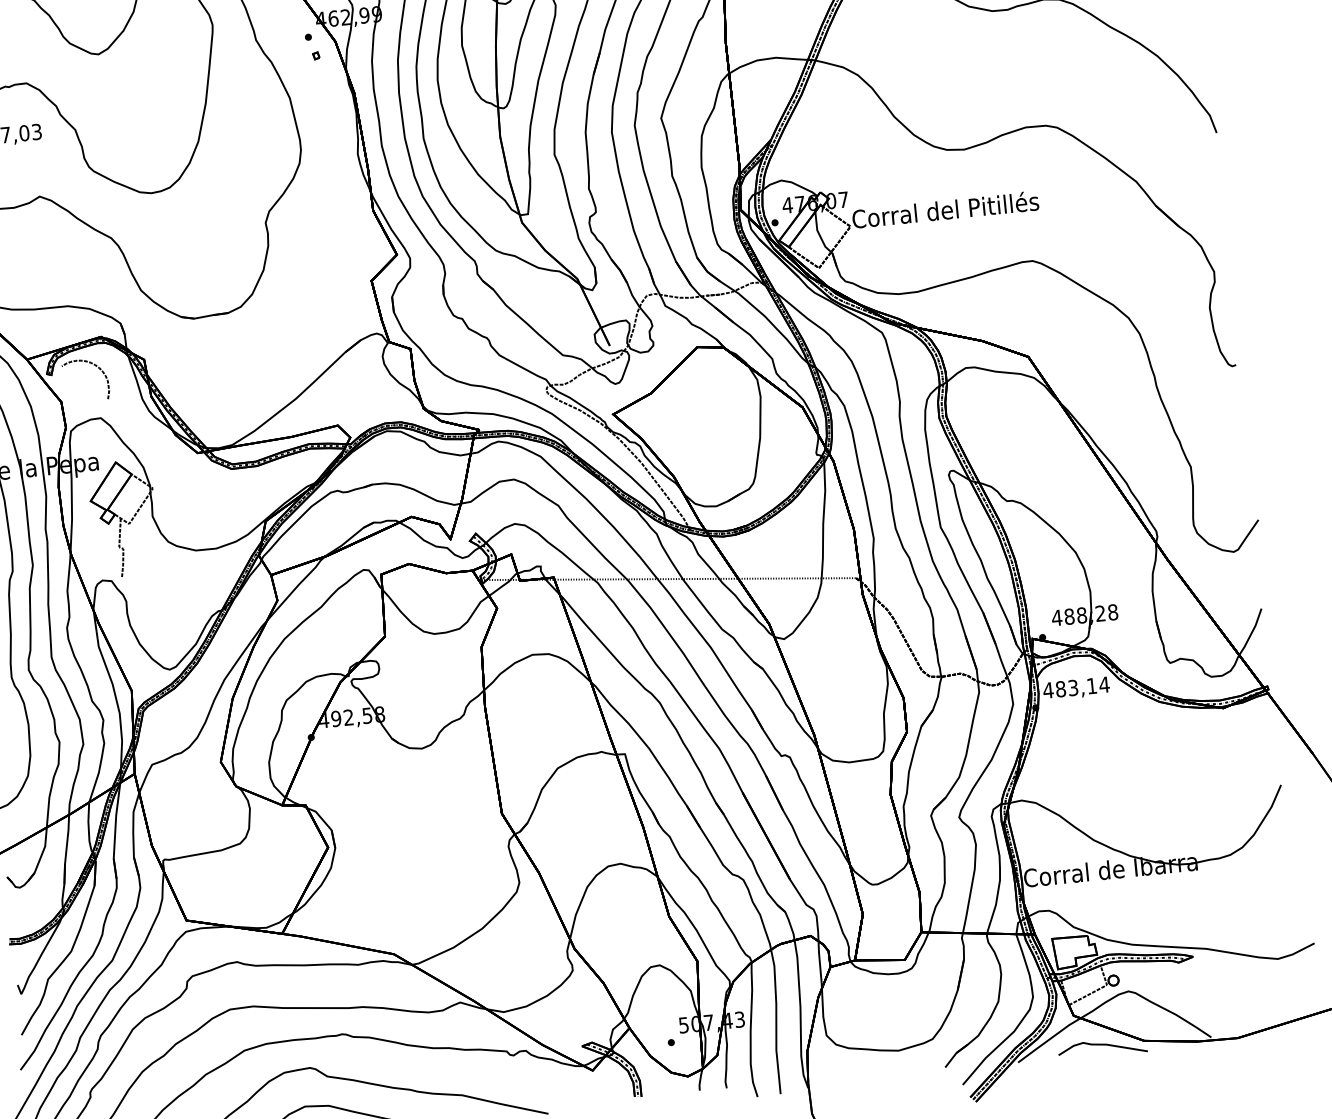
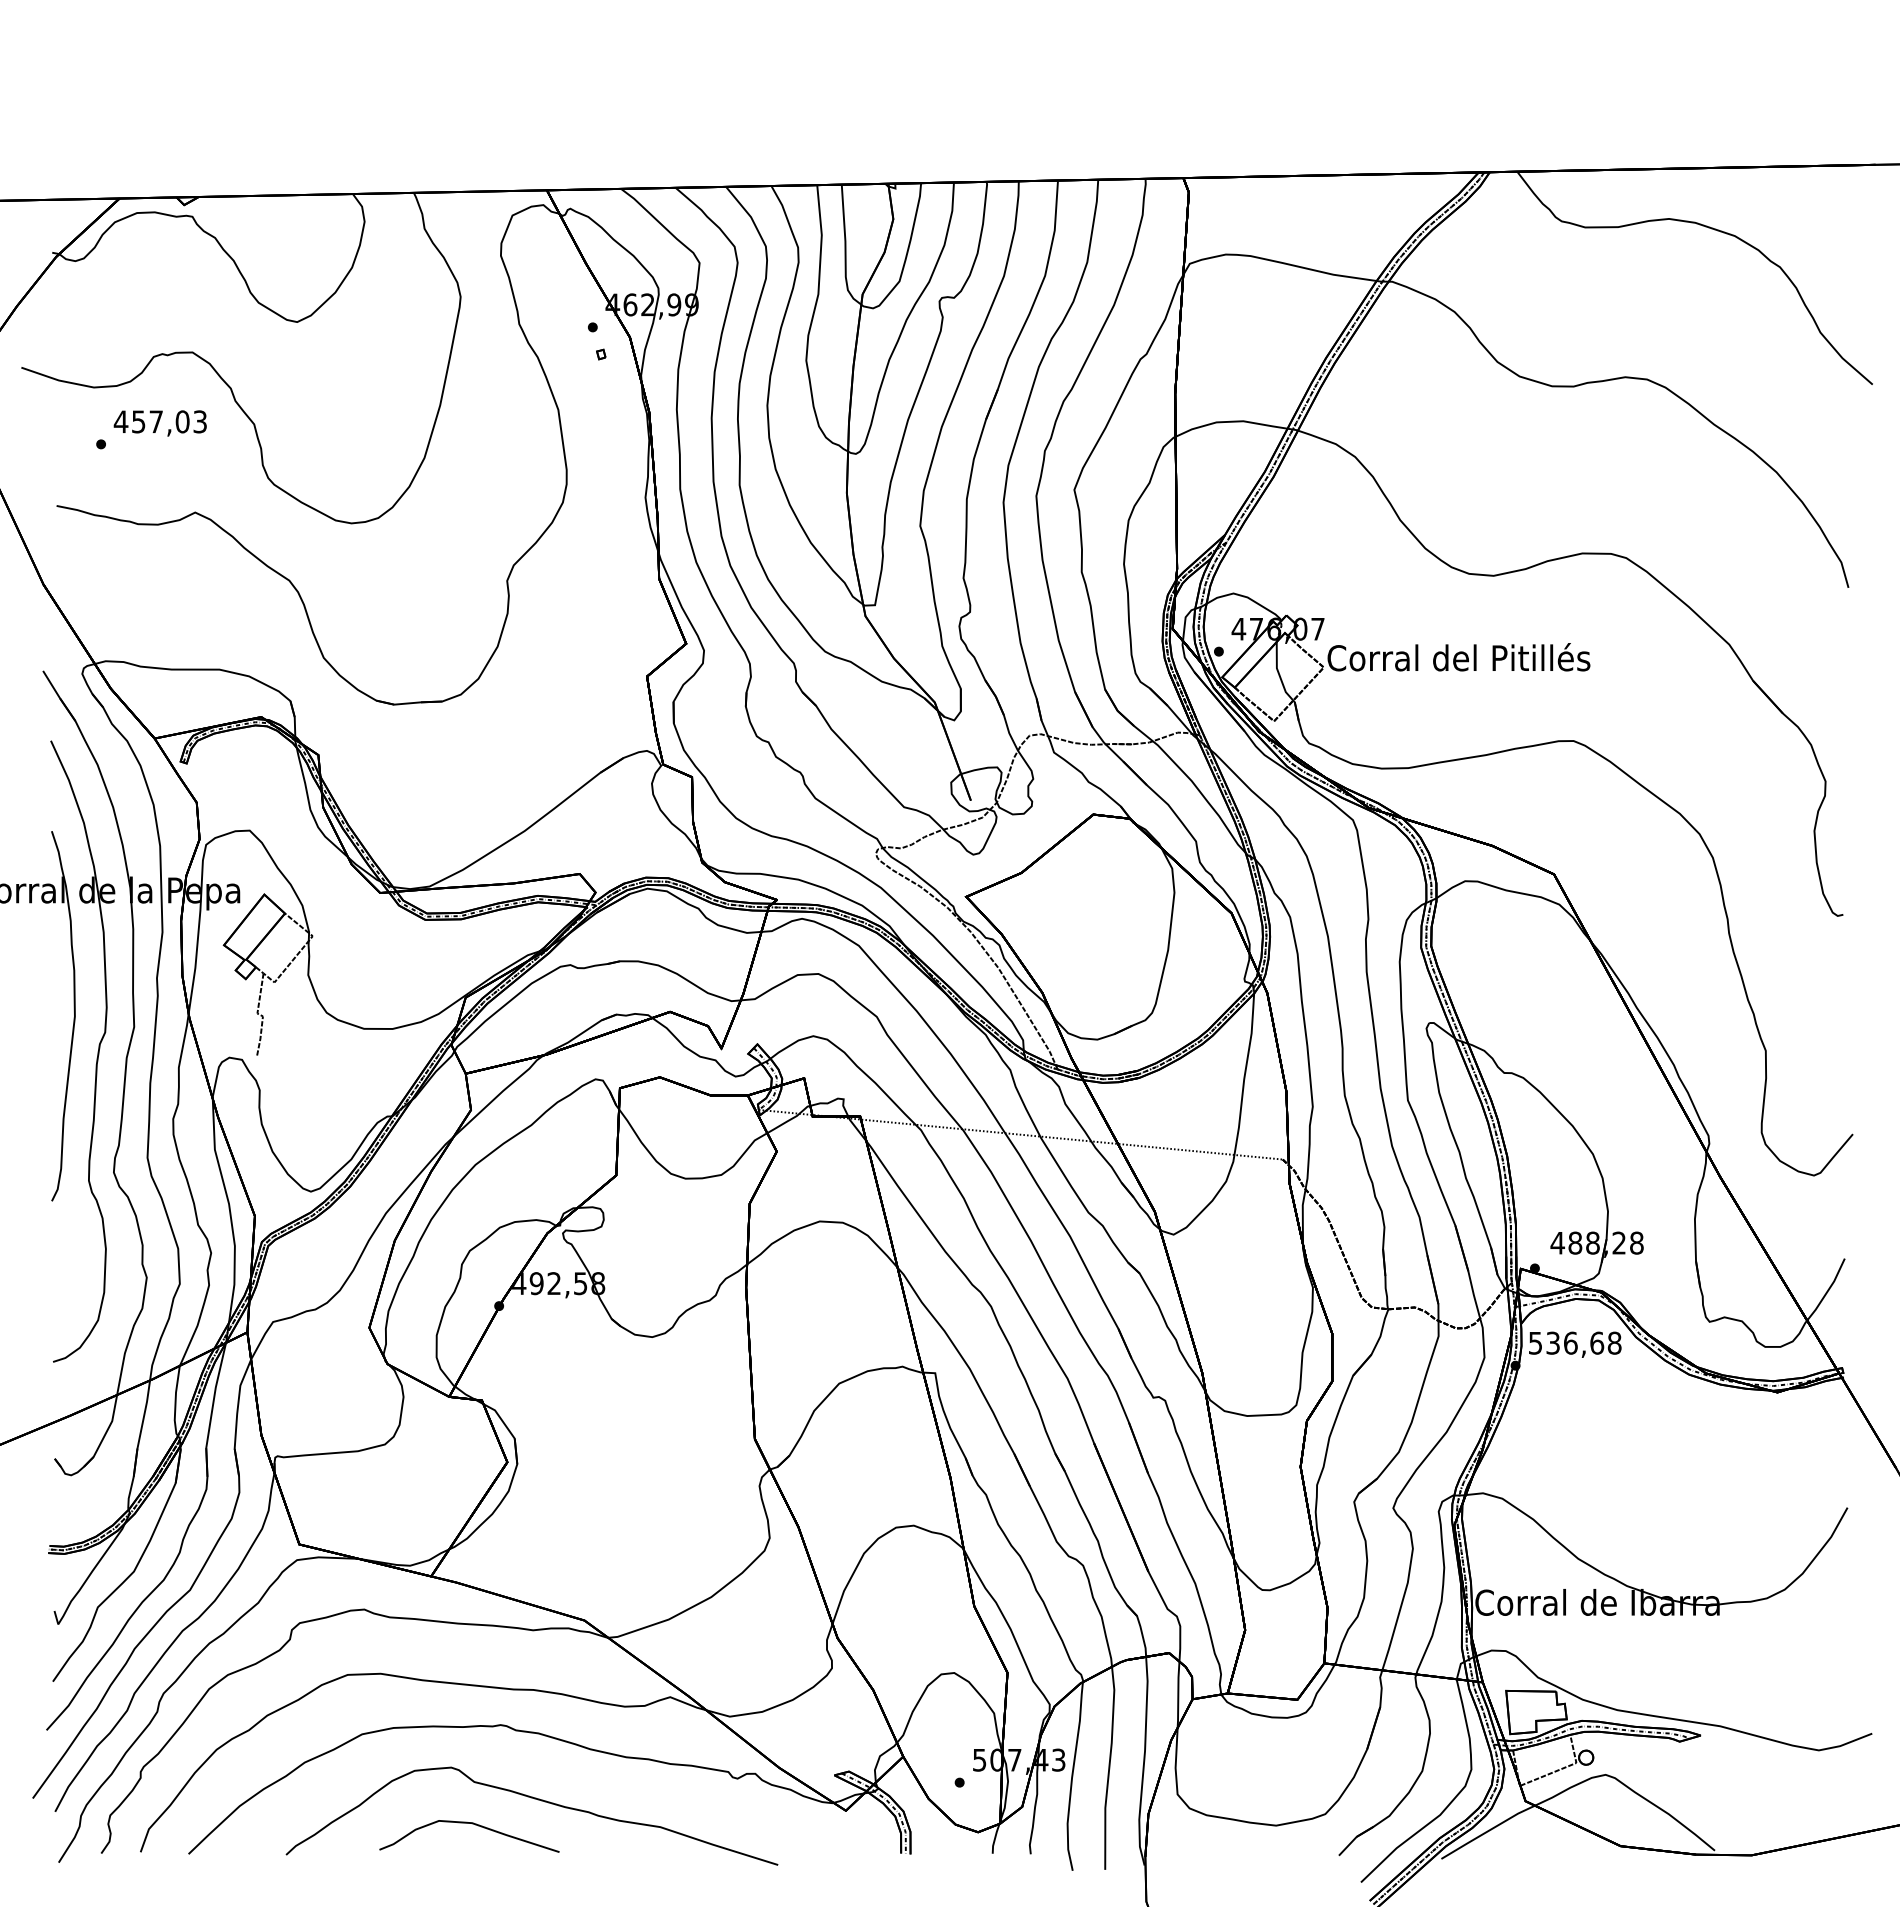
curve: (95, 366) -> (249, 757), removed
text: (1075, 687) -> (1574, 1342), 483,14 -> 536,68
curve: (1102, 1045) -> (1561, 1846), removed

